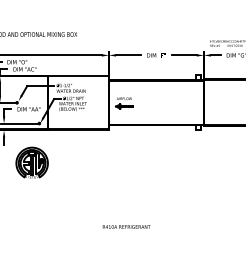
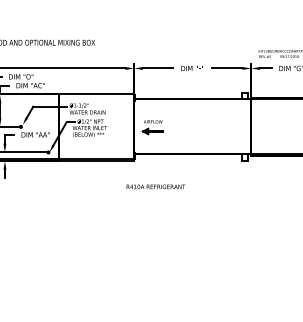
part: (32, 162) -> (39, 200), removed
text: (126, 226) -> (155, 186), moved

